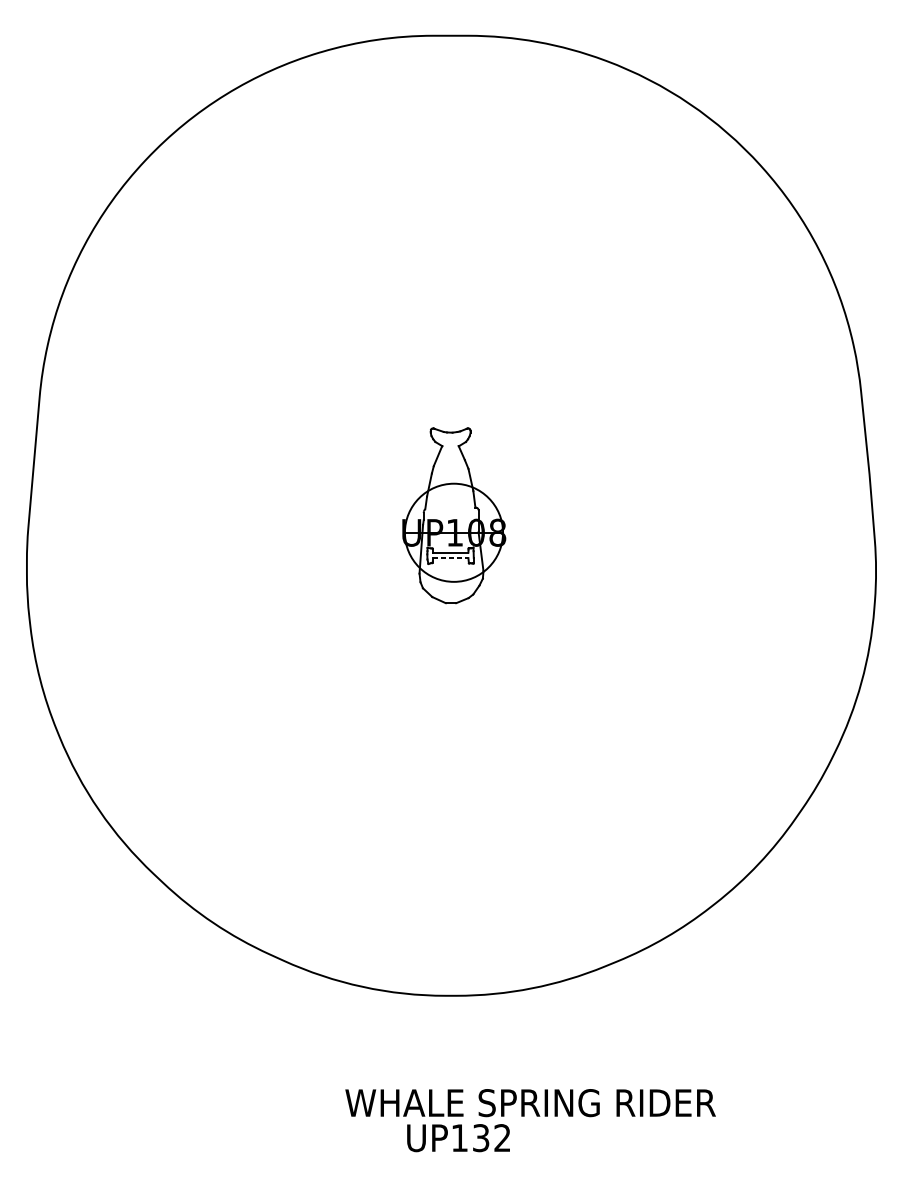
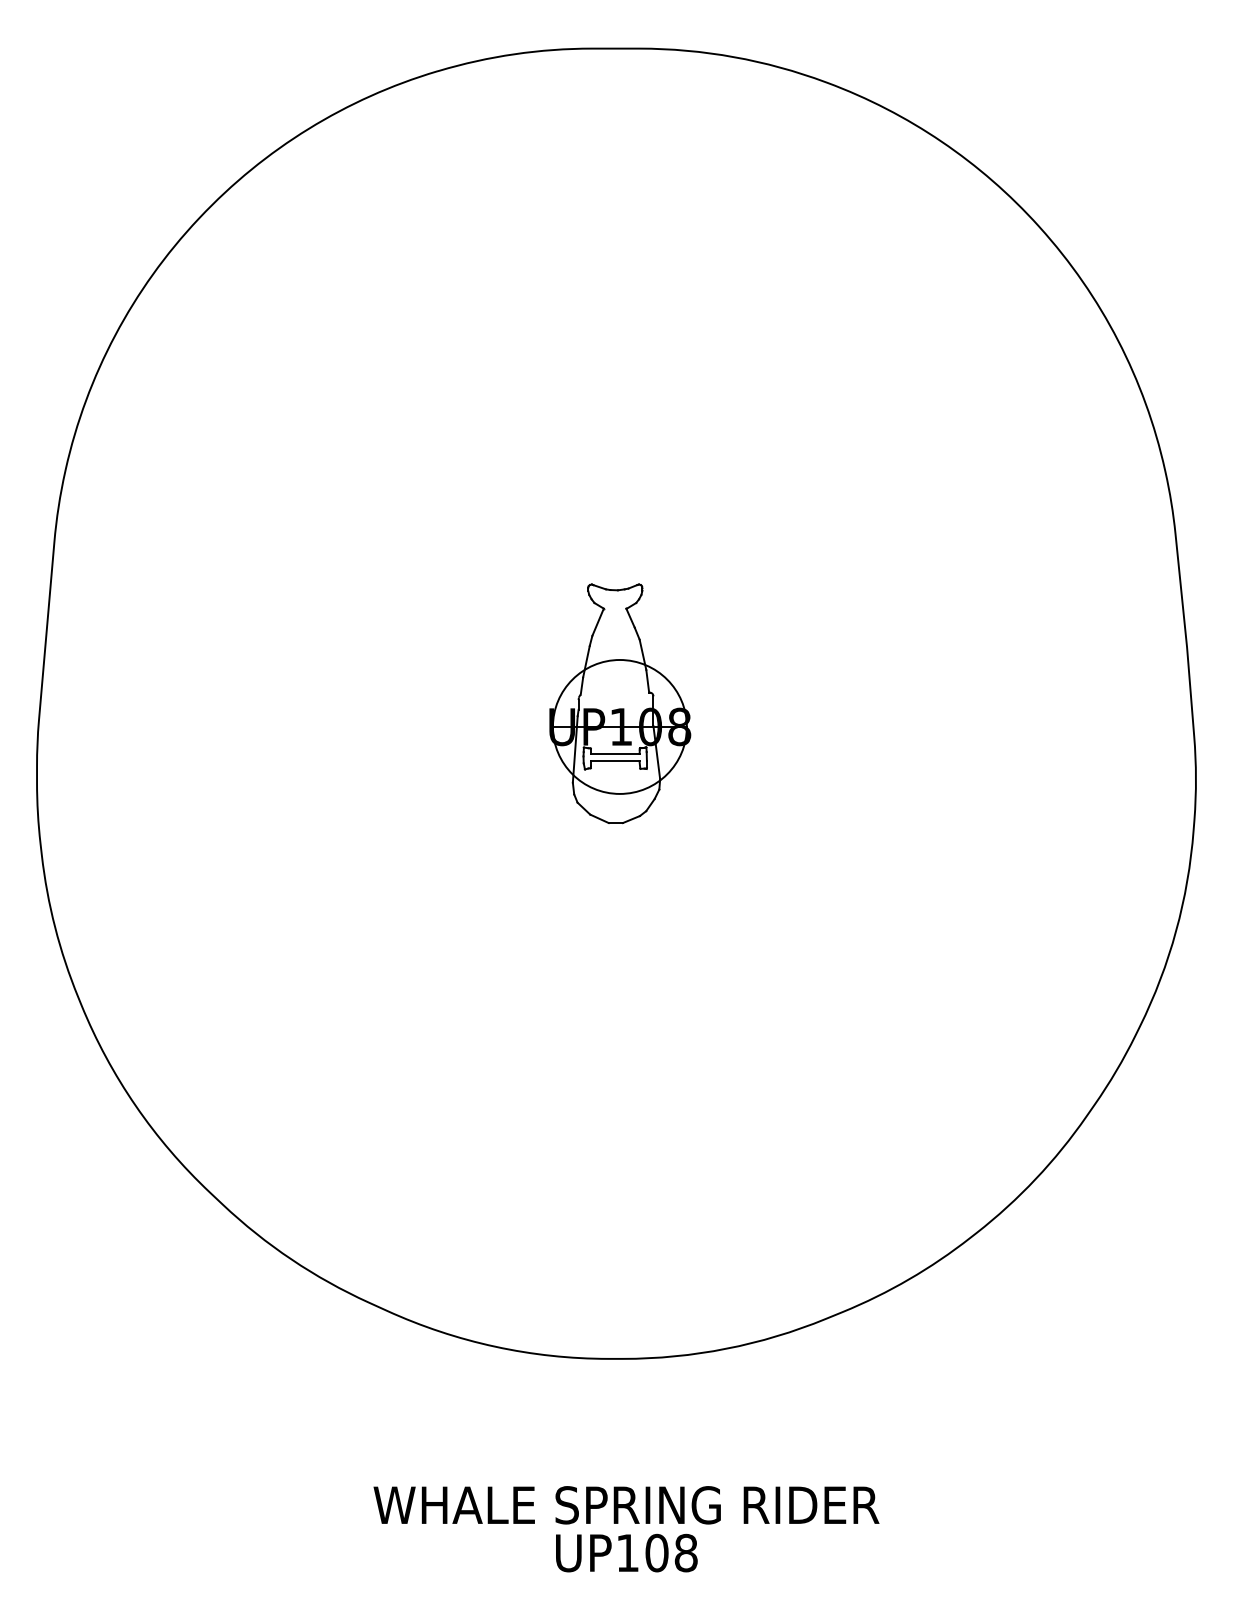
line: (450, 558) -> (615, 761), dashed -> solid
text: (530, 1103) -> (626, 1505), moved
text: (491, 1137) -> (671, 1552), UP132 -> UP108

